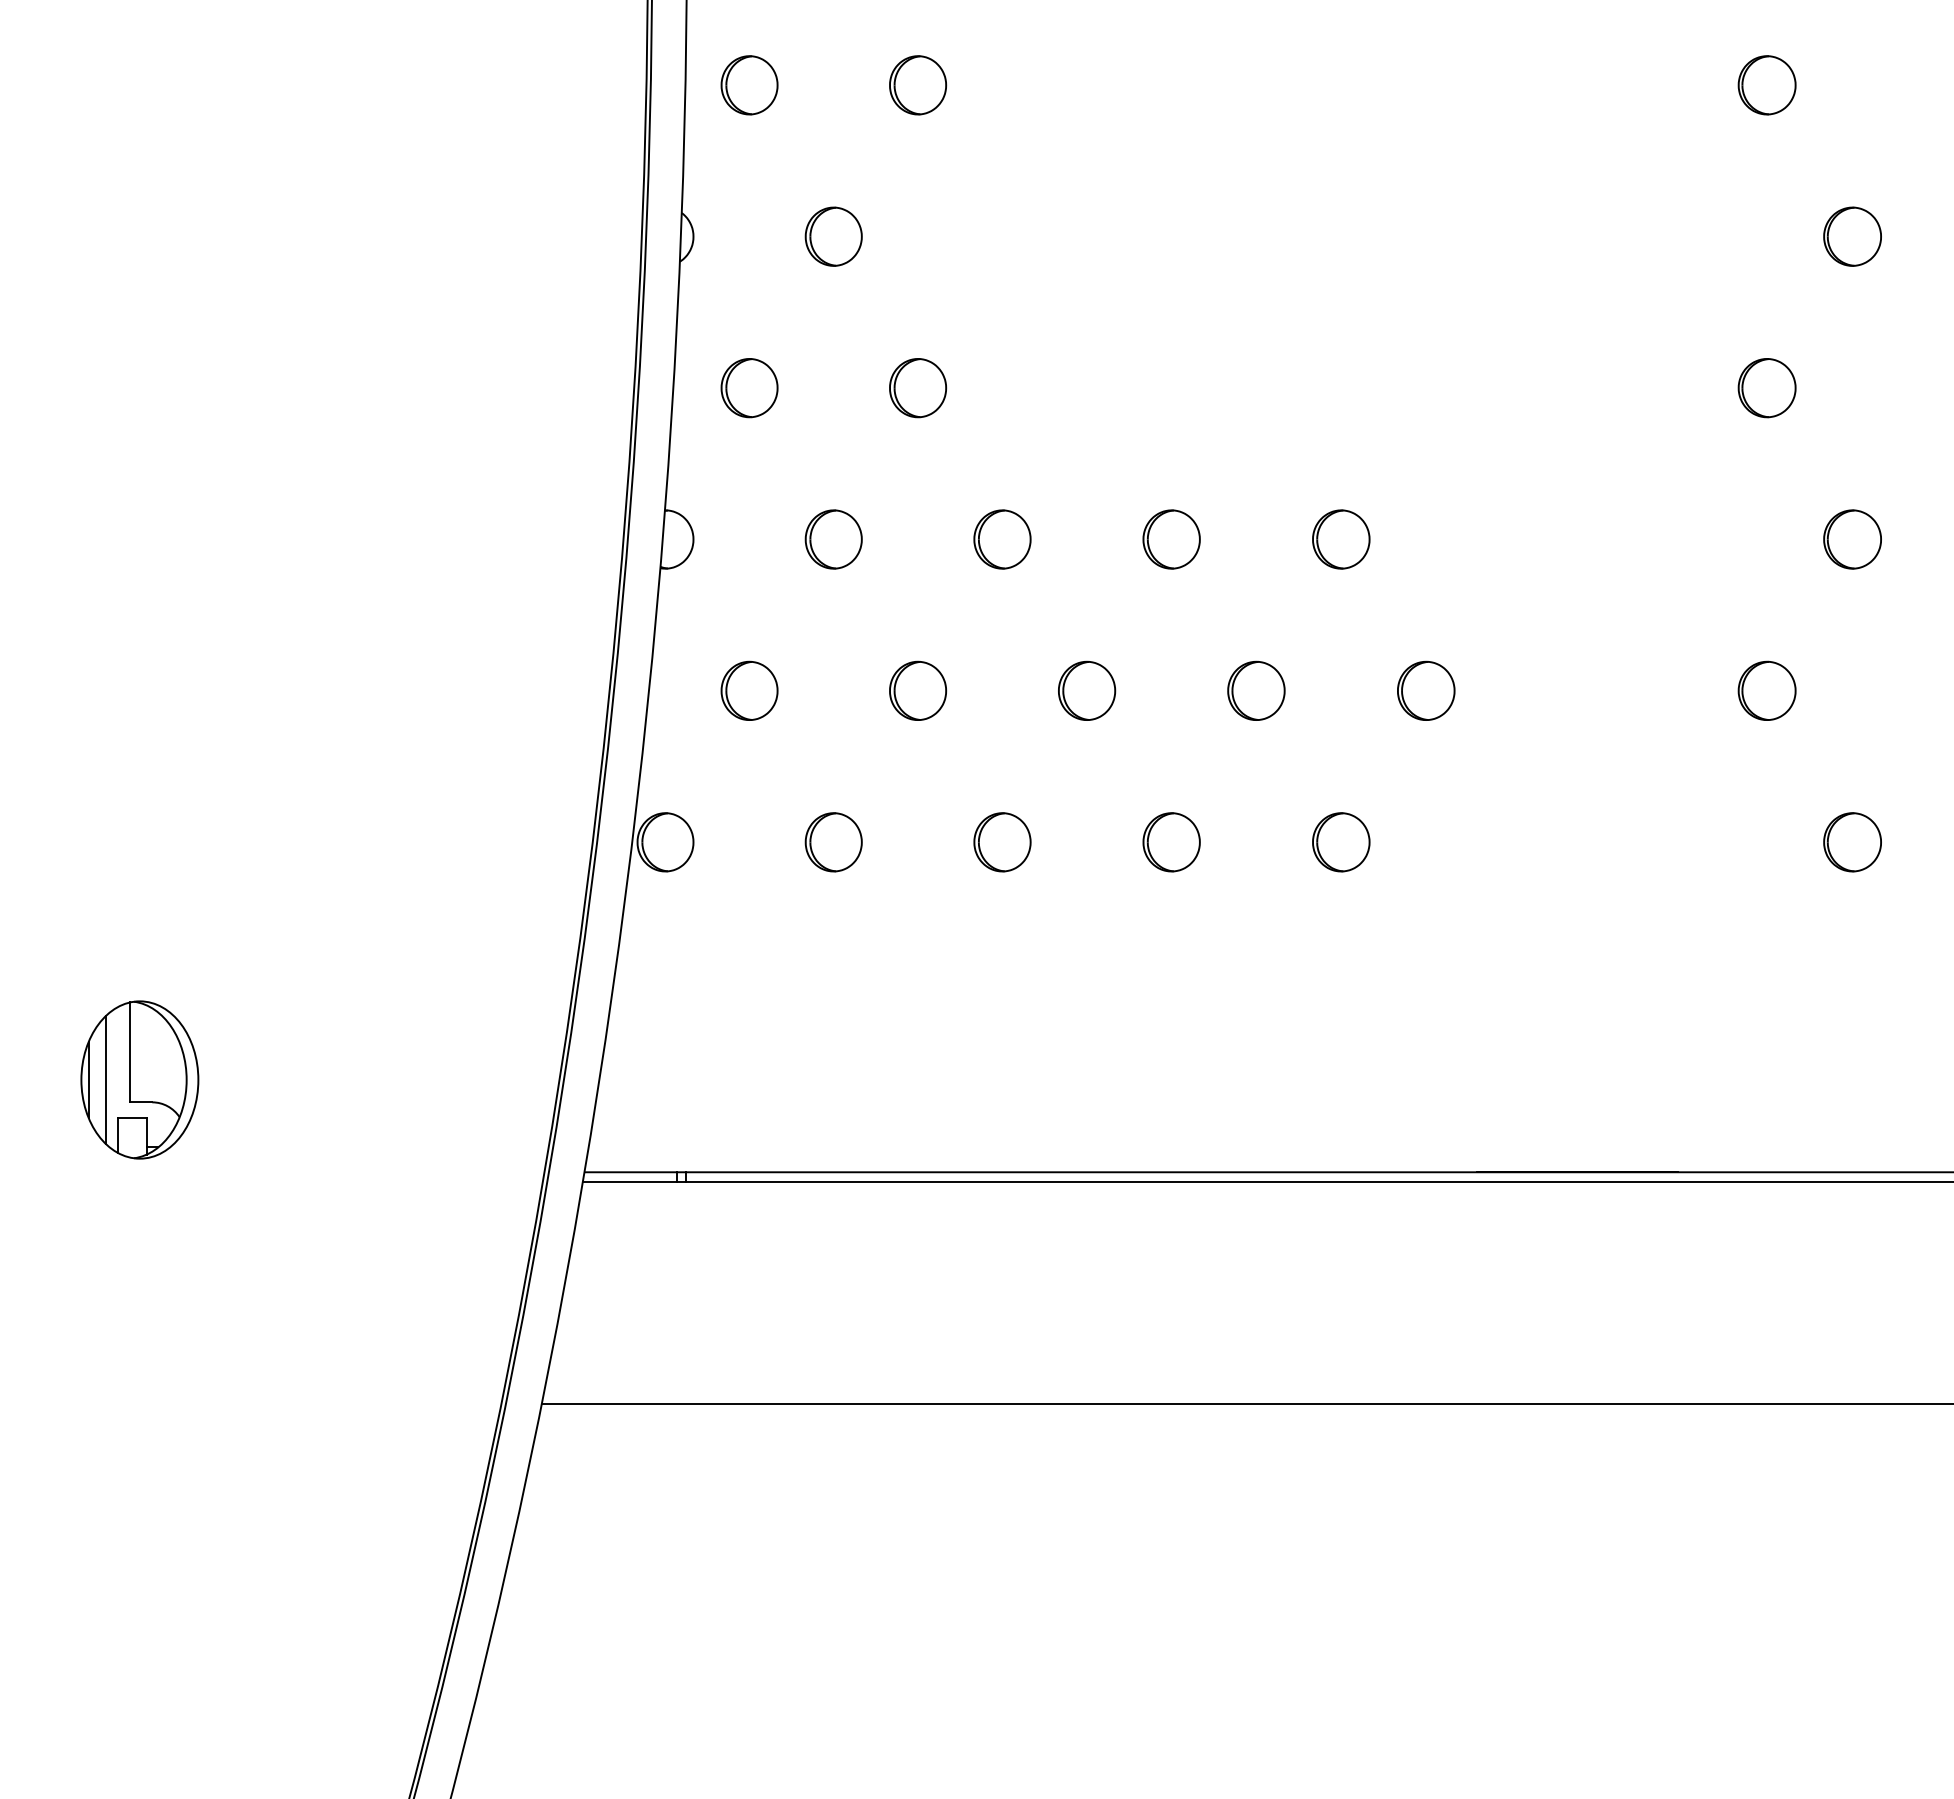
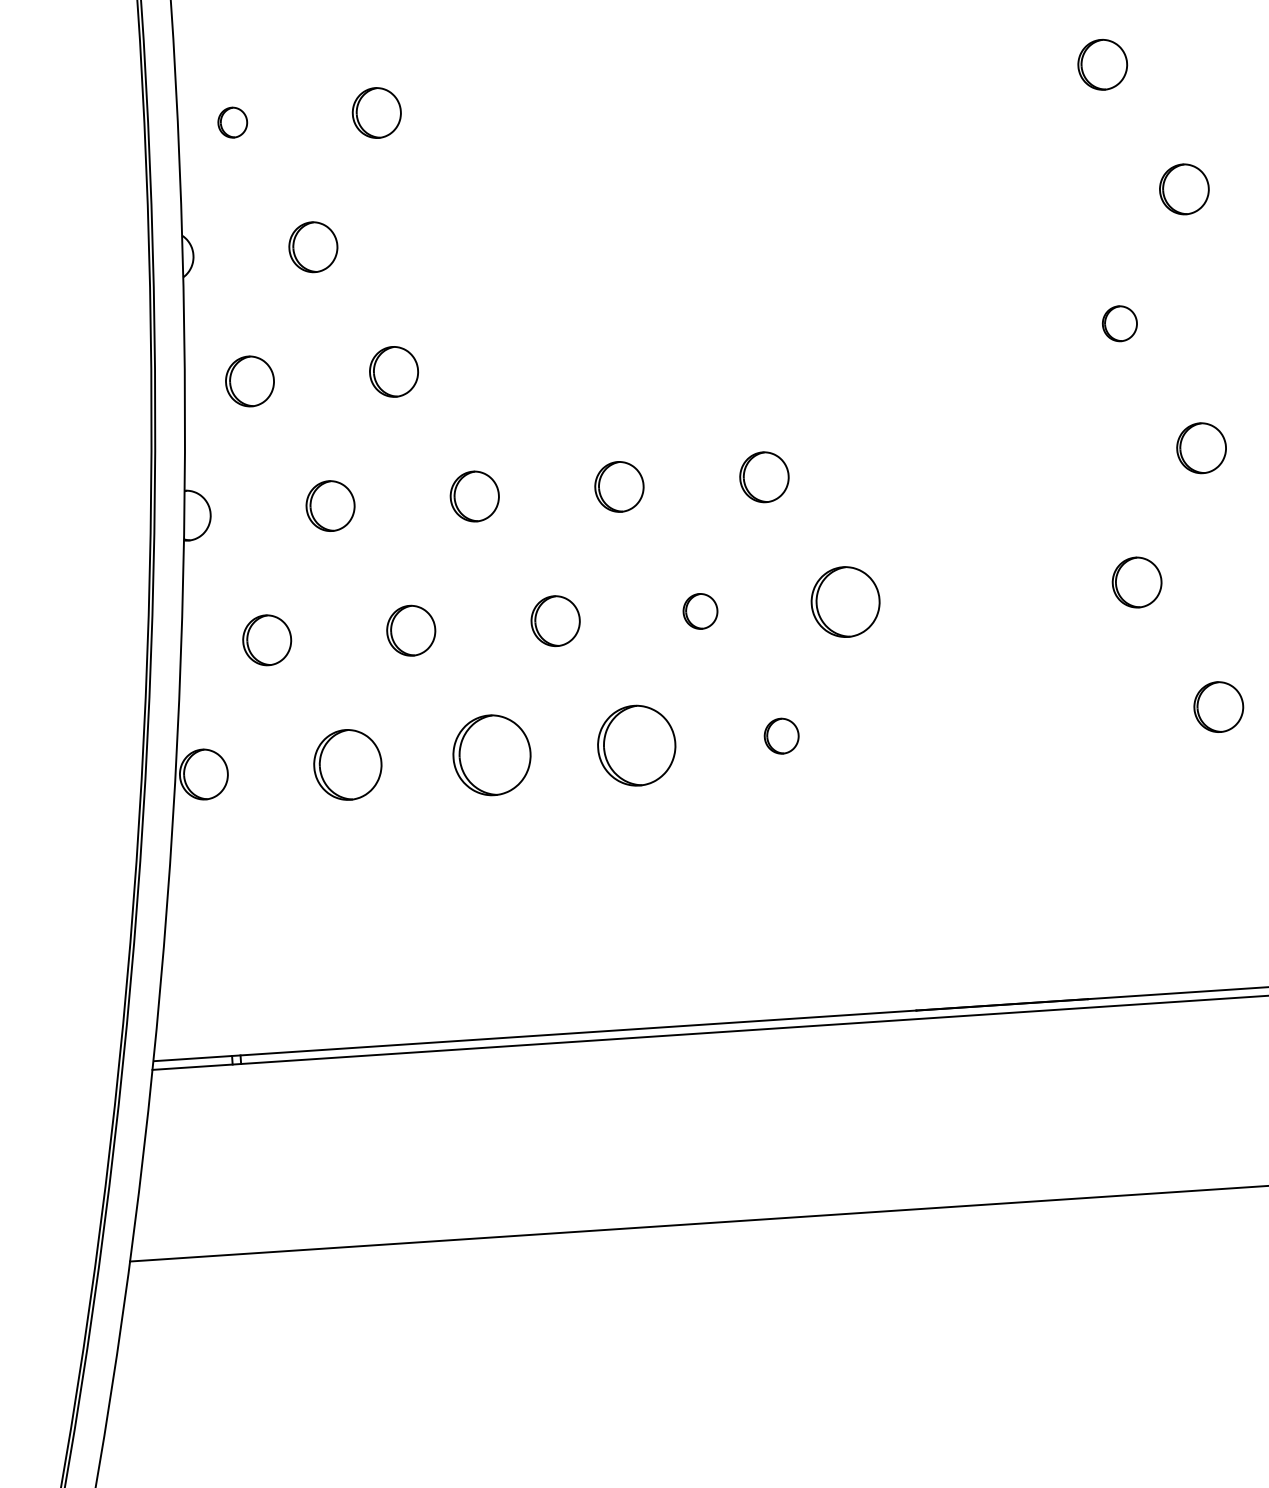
part: (749, 85) -> (232, 122), size x0.6
part: (1766, 388) -> (1119, 324), size x0.7
part: (1256, 690) -> (700, 611), size x0.7
part: (1426, 690) -> (845, 601), size x1.4
part: (833, 842) -> (347, 765), size x1.4
part: (1002, 842) -> (492, 755), size x1.6
part: (1171, 842) -> (636, 745), size x1.6
part: (1341, 842) -> (781, 736), size x0.7

